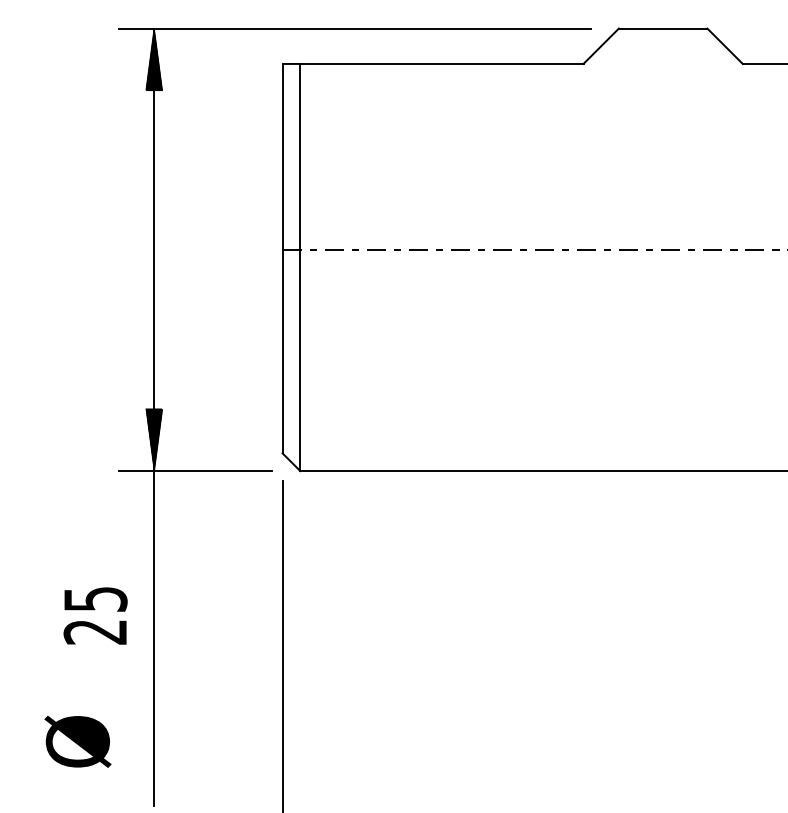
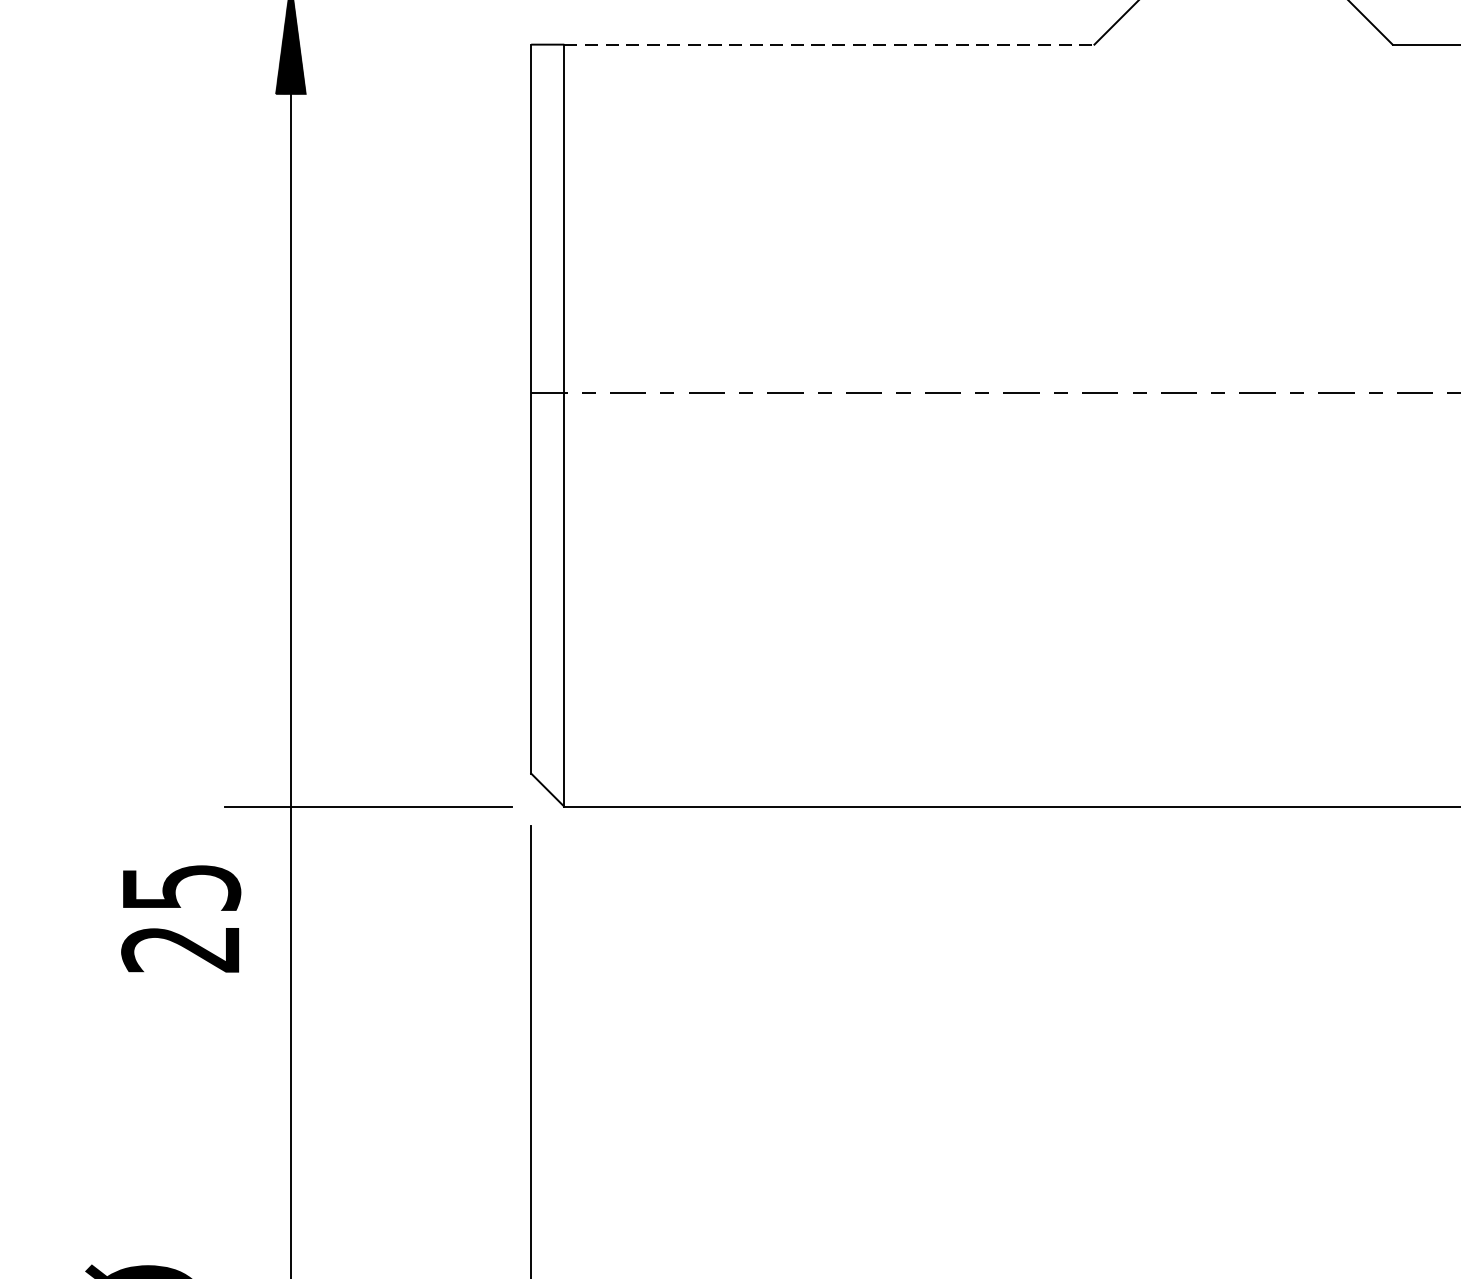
line: (441, 63) -> (828, 43), solid -> dashed
hatch: (154, 440) -> (291, 749), removed
text: (95, 615) -> (180, 917), moved

